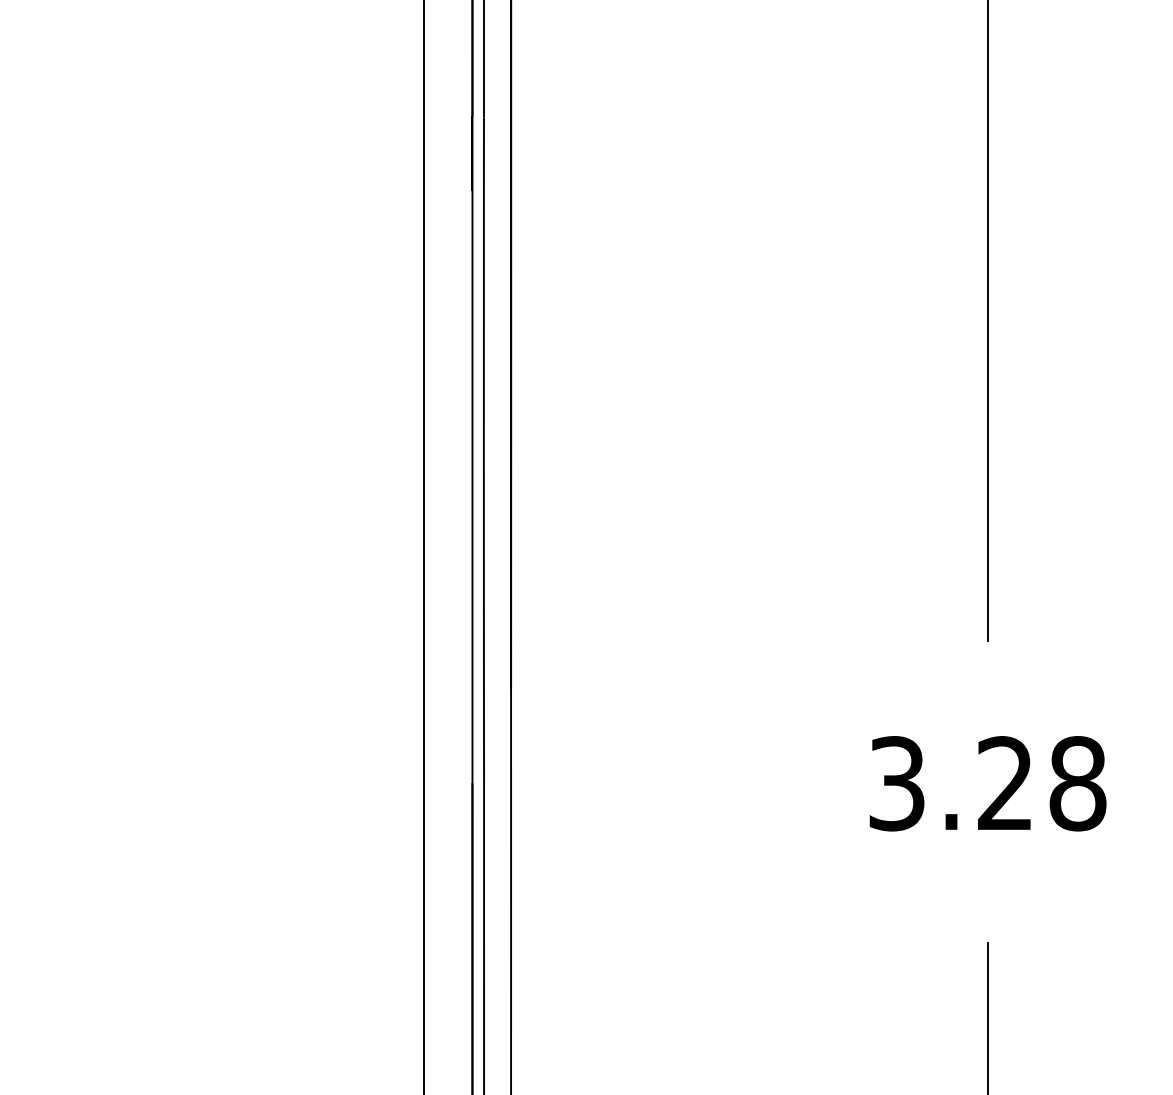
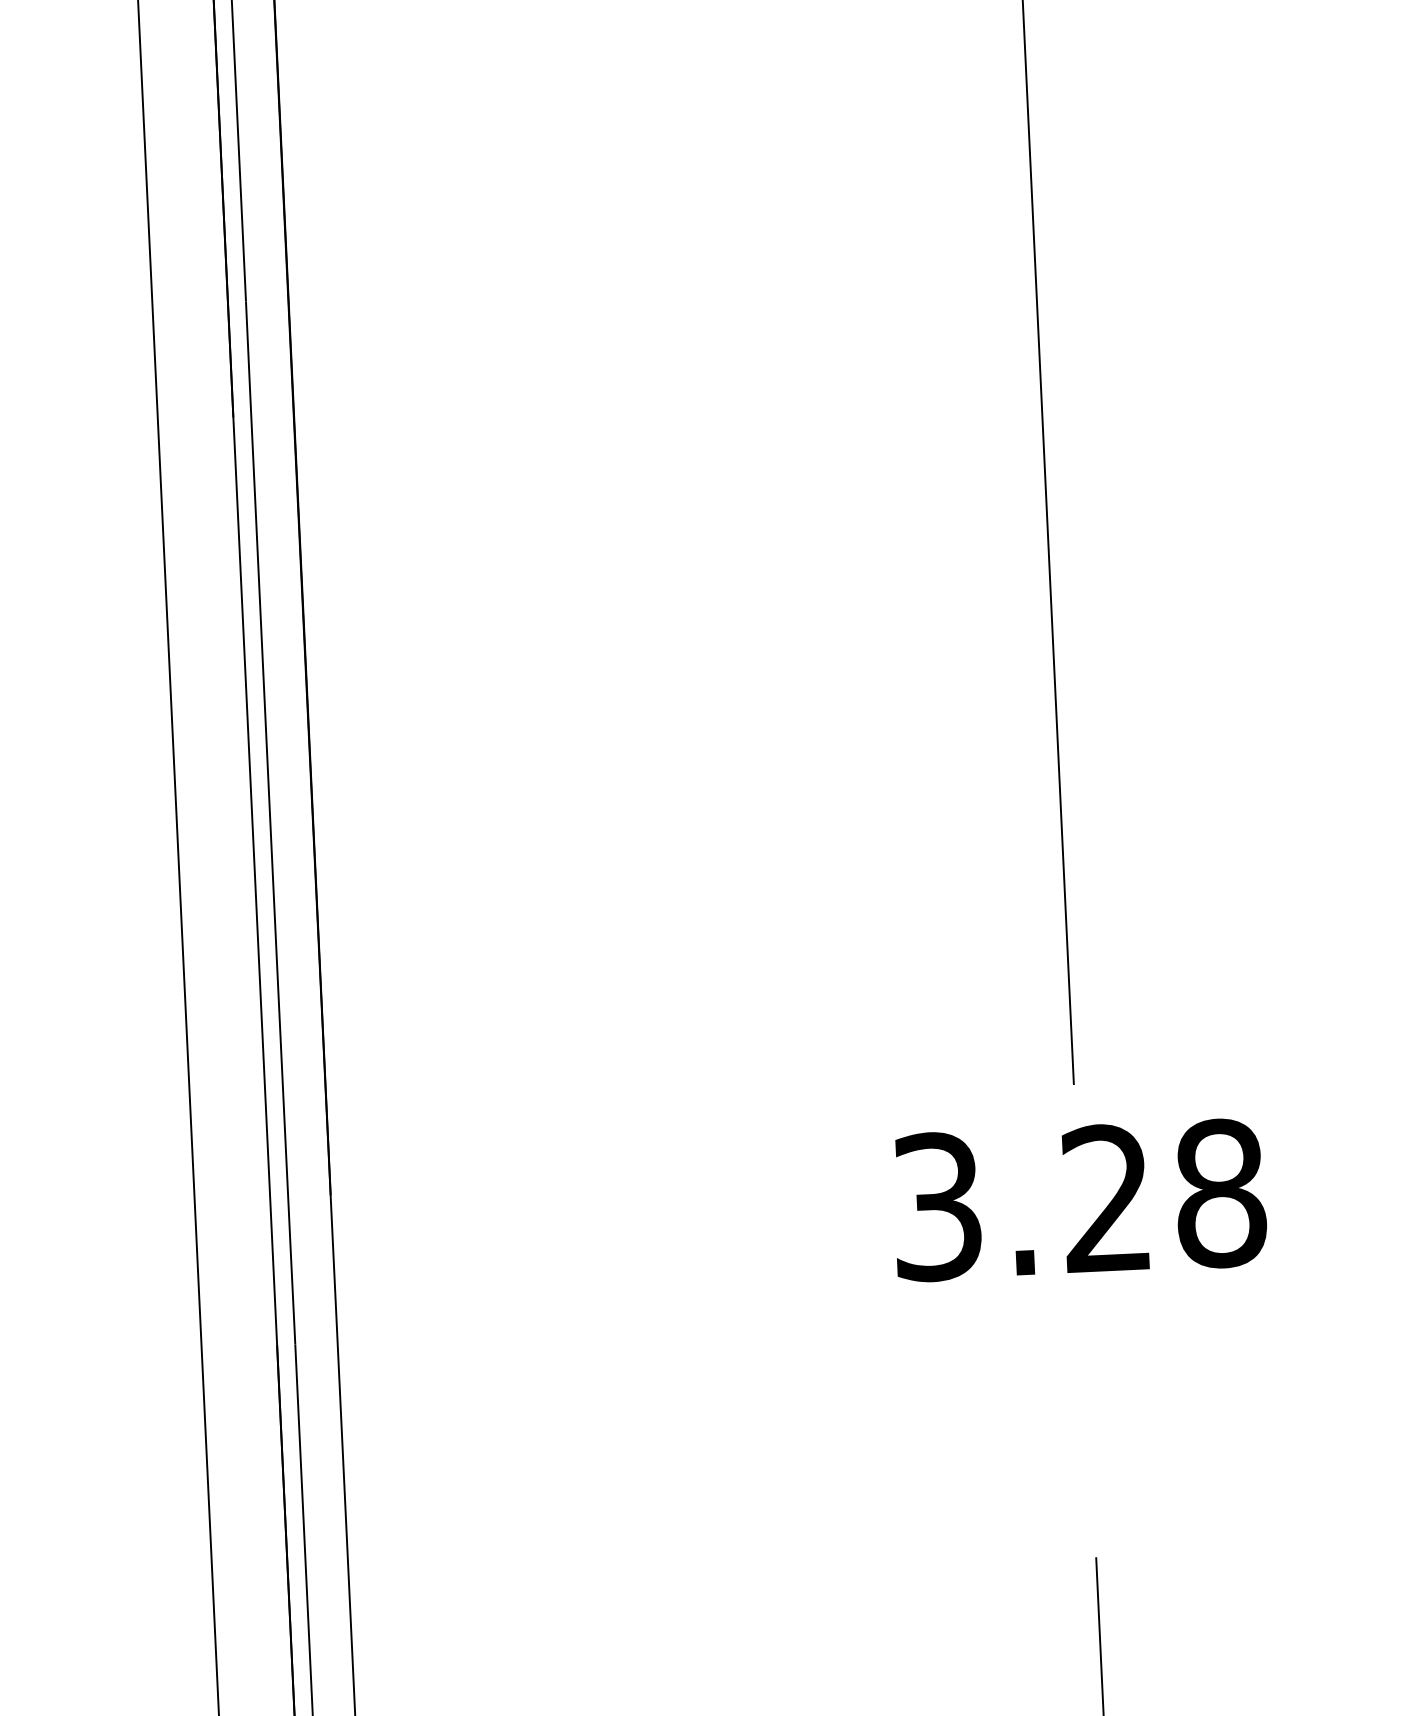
text: (987, 783) -> (1078, 1199), moved

